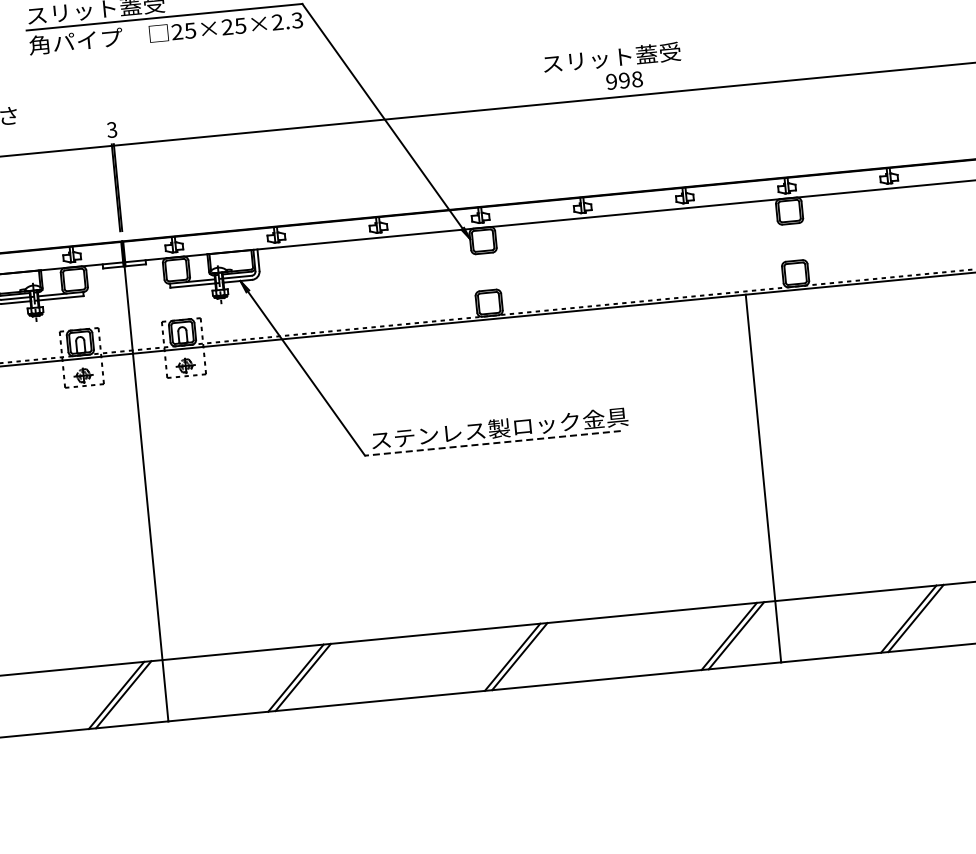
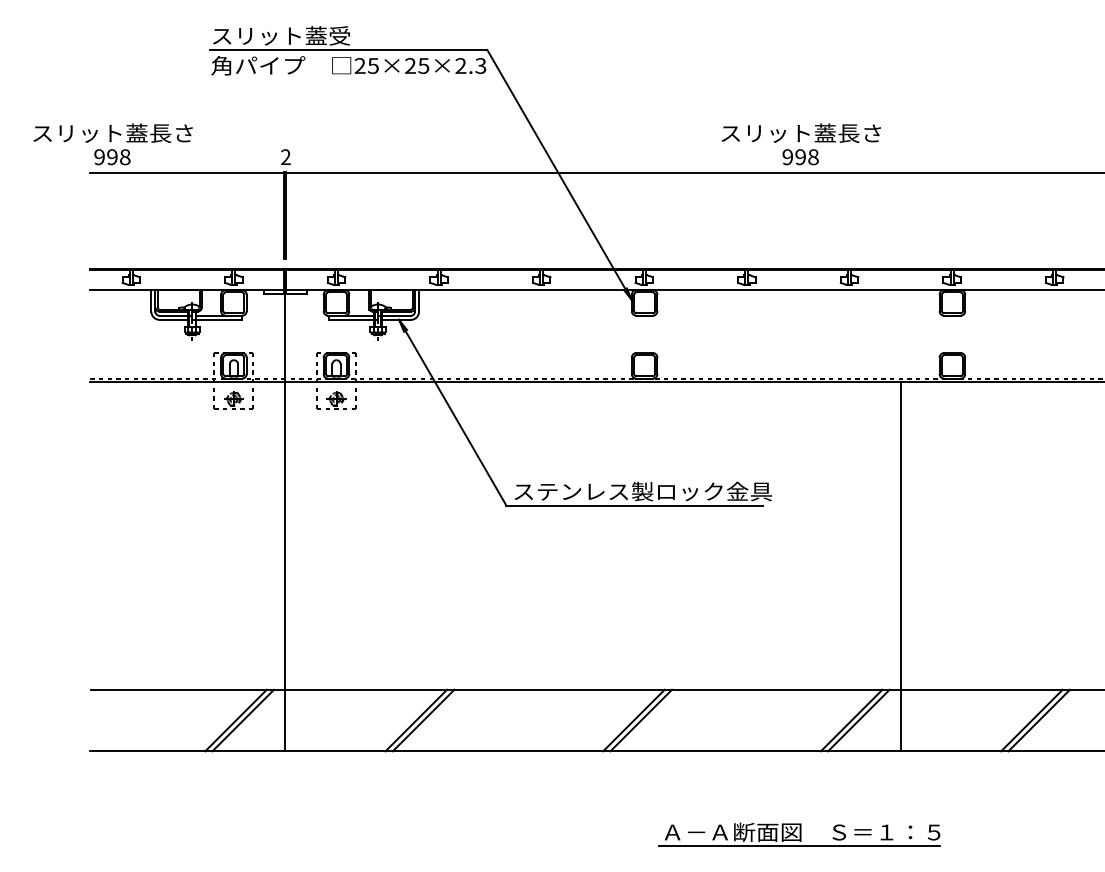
text: (680, 50) -> (859, 132), スリット蓋受 -> スリット蓋長さ
text: (111, 130) -> (285, 157), 3 -> 2
line: (492, 443) -> (634, 505), dashed -> solid
part: (688, 754) -> (799, 834), added

